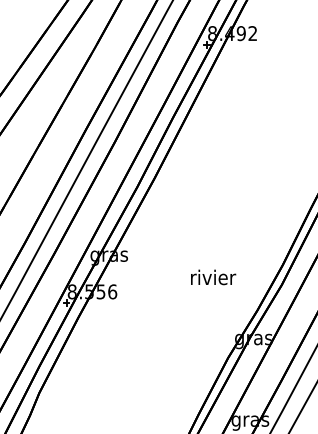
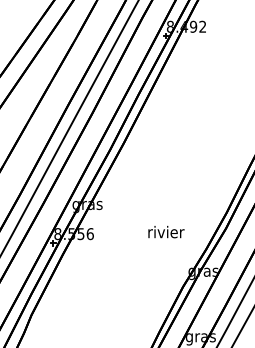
text: (213, 277) -> (166, 232), moved

